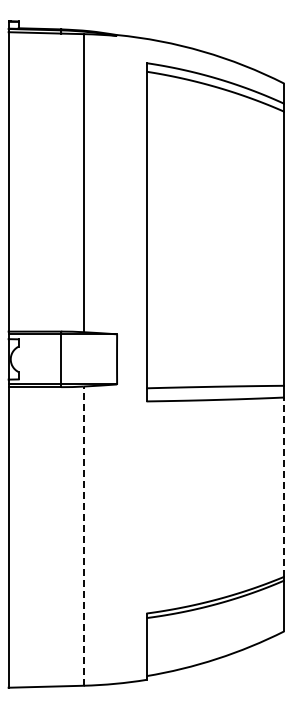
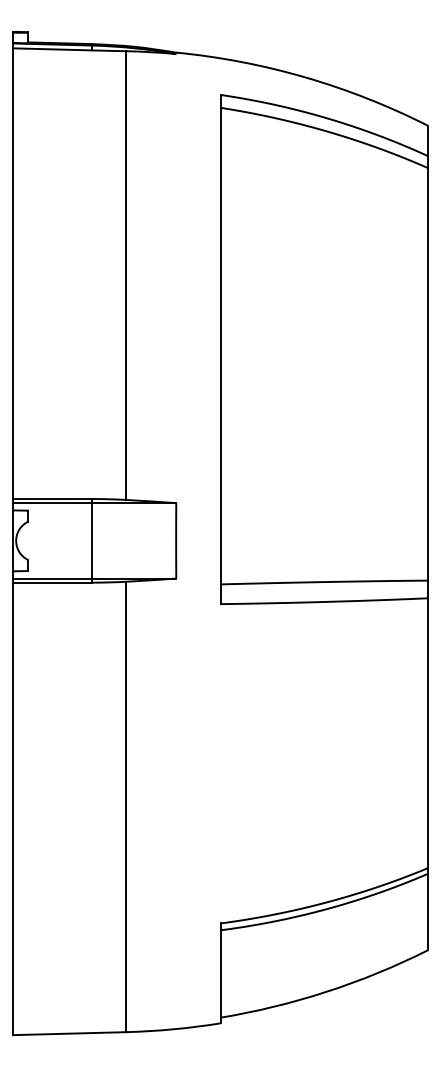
line: (284, 487) -> (428, 733), dashed -> solid
line: (83, 536) -> (125, 807), dashed -> solid

